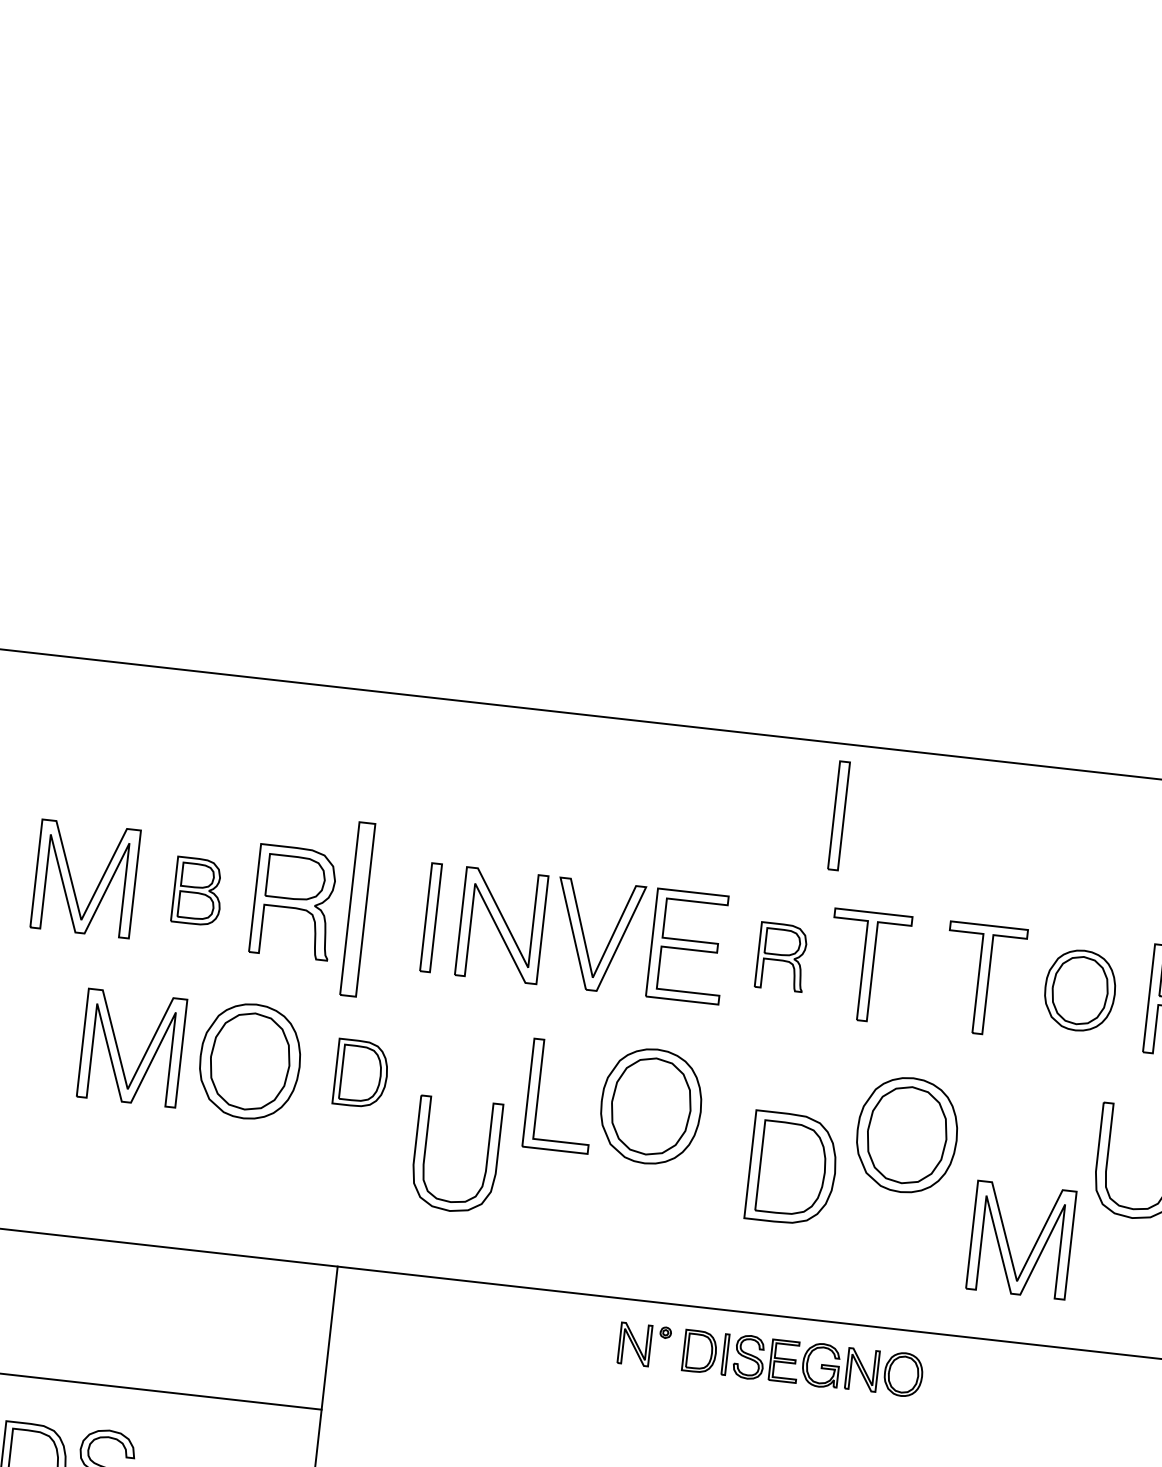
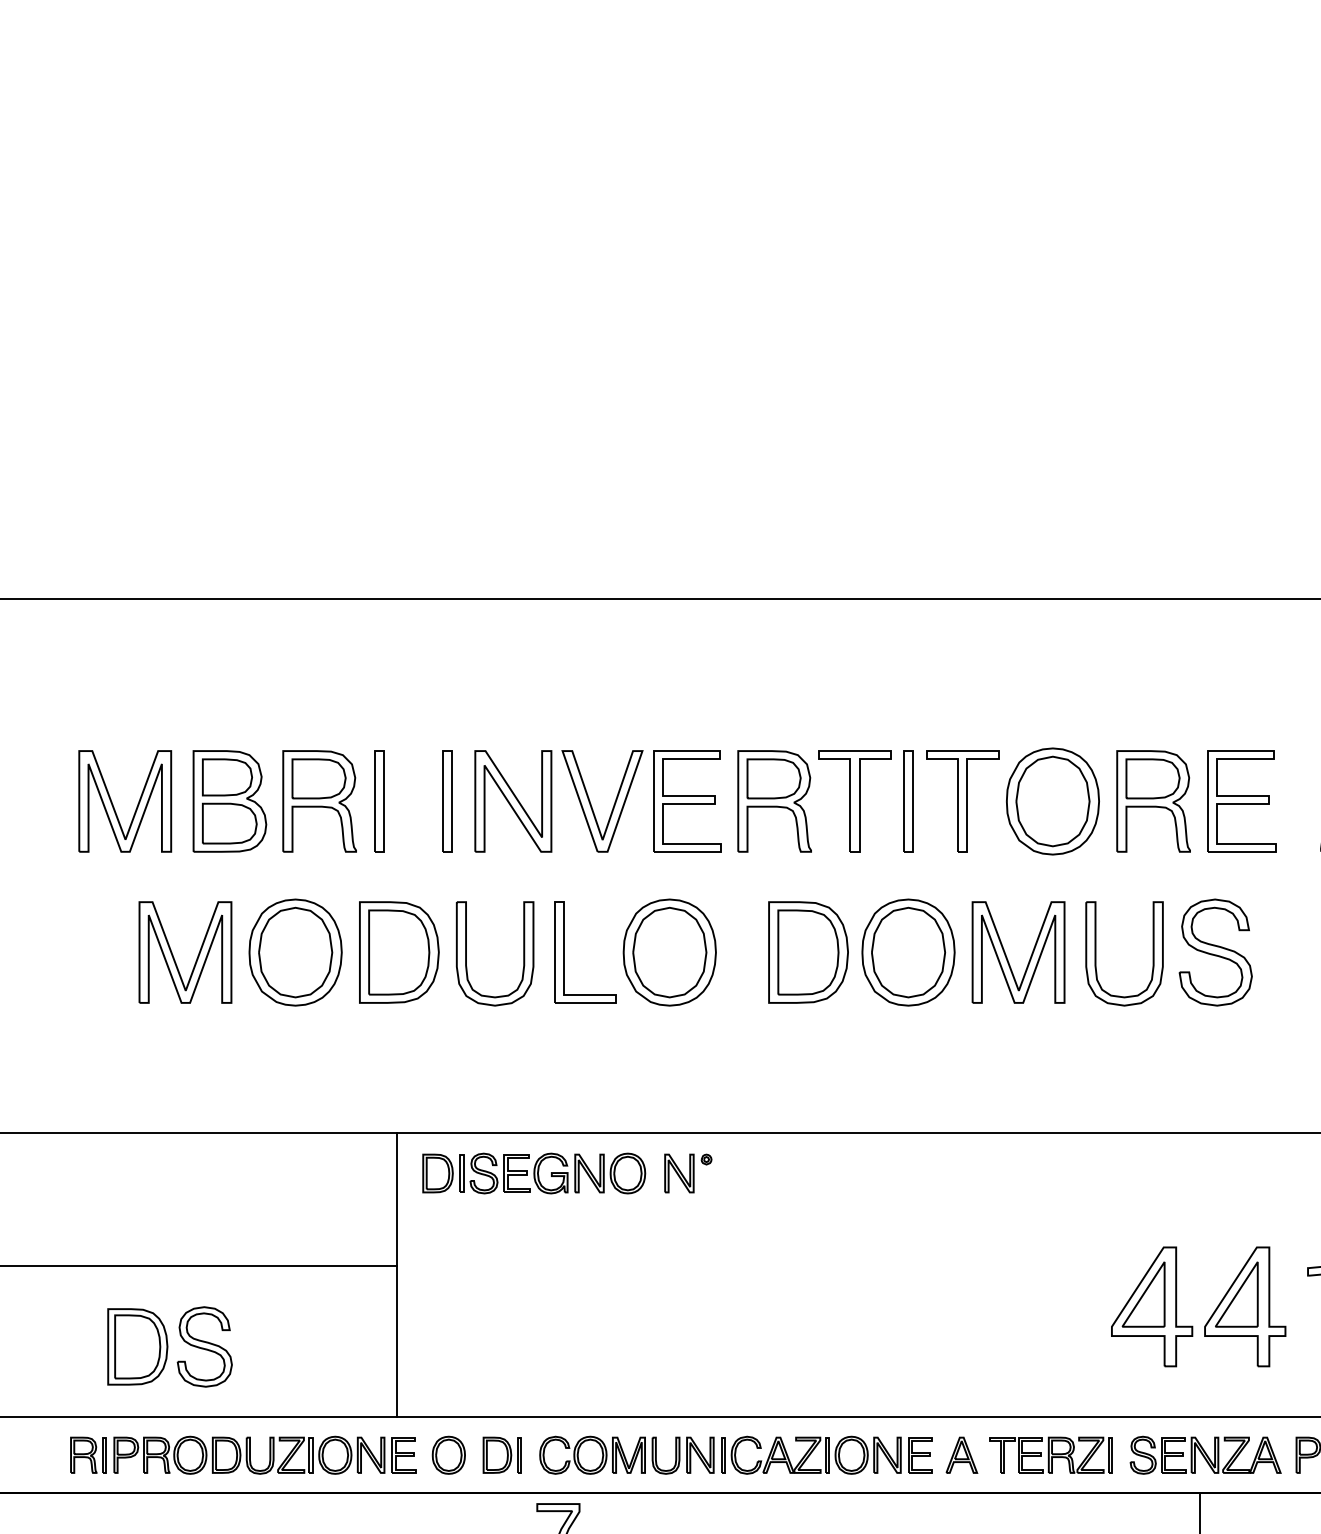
part: (838, 815) -> (908, 801), moved
part: (197, 891) -> (229, 801), size x1.67
part: (358, 909) -> (379, 801), size x0.62
part: (781, 957) -> (774, 801), size x1.67
part: (1079, 990) -> (1052, 801), size x1.43
part: (361, 1073) -> (399, 952), size x1.67
part: (425, 1151) -> (466, 953), moved
part: (792, 1168) -> (808, 952), moved
part: (1008, 1244) -> (1007, 957), moved
part: (803, 1363) -> (534, 1173), moved

